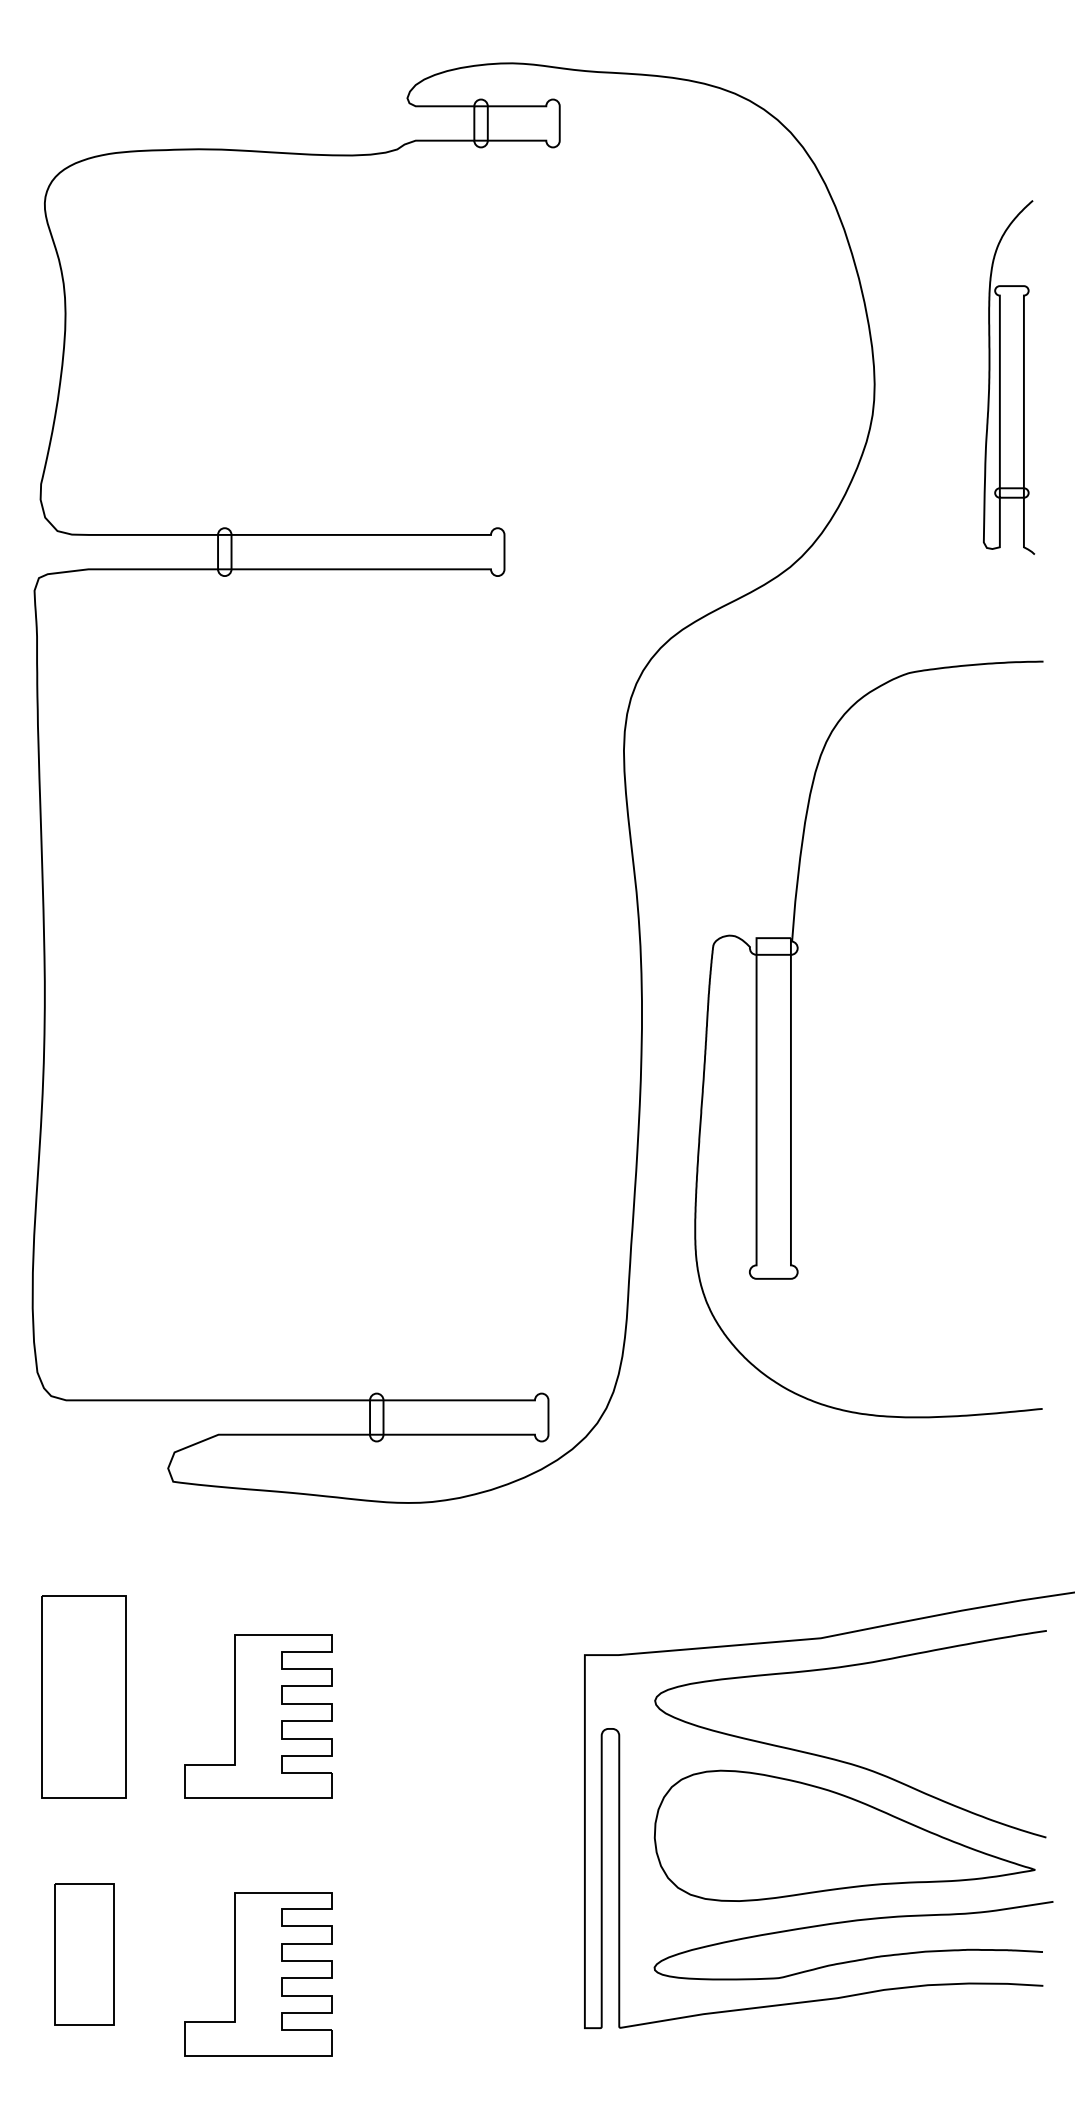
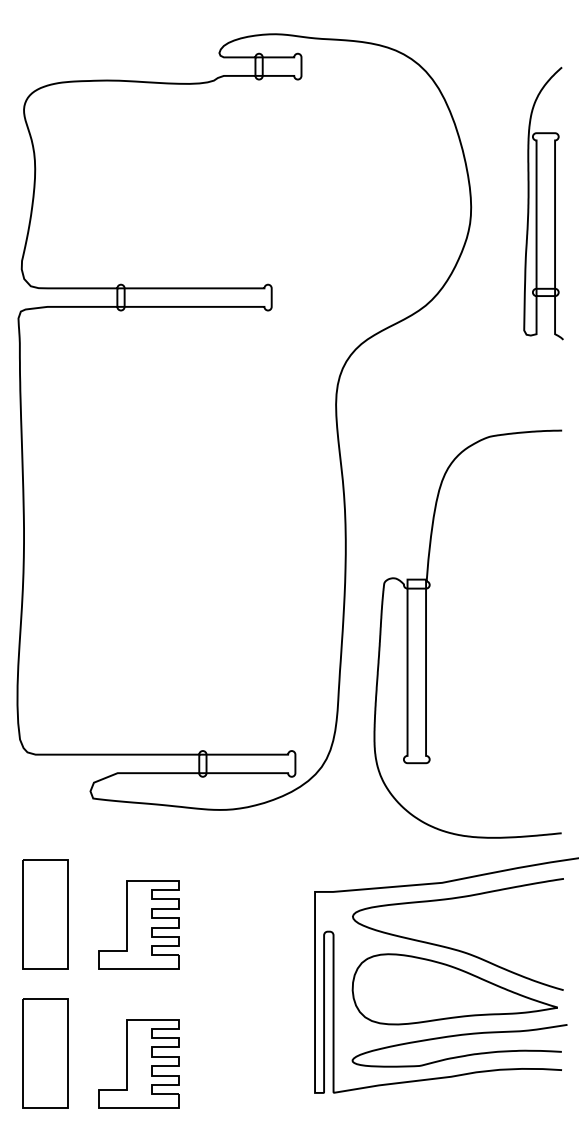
part: (1008, 377) -> (543, 203), size x1.43
part: (791, 1038) -> (426, 633), moved
part: (84, 1954) -> (45, 1053), size x1.43

